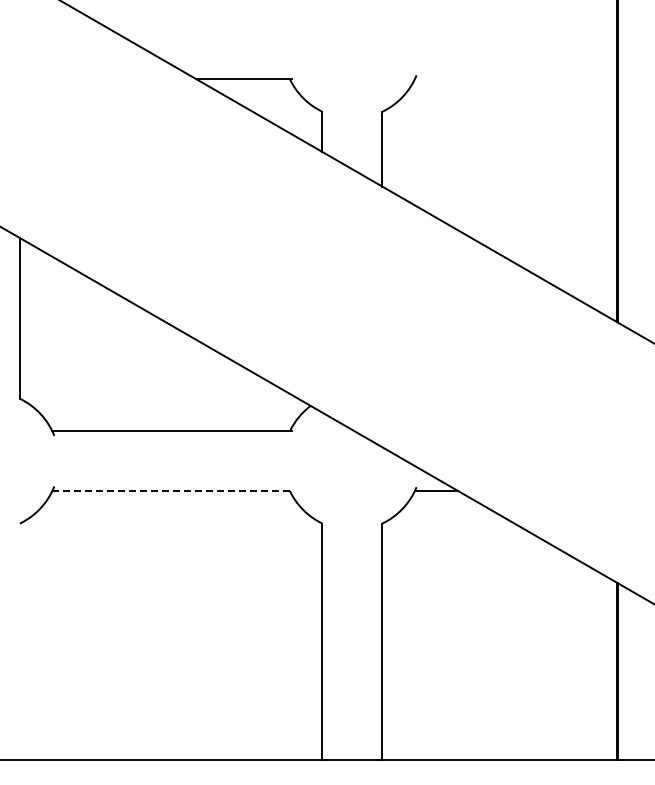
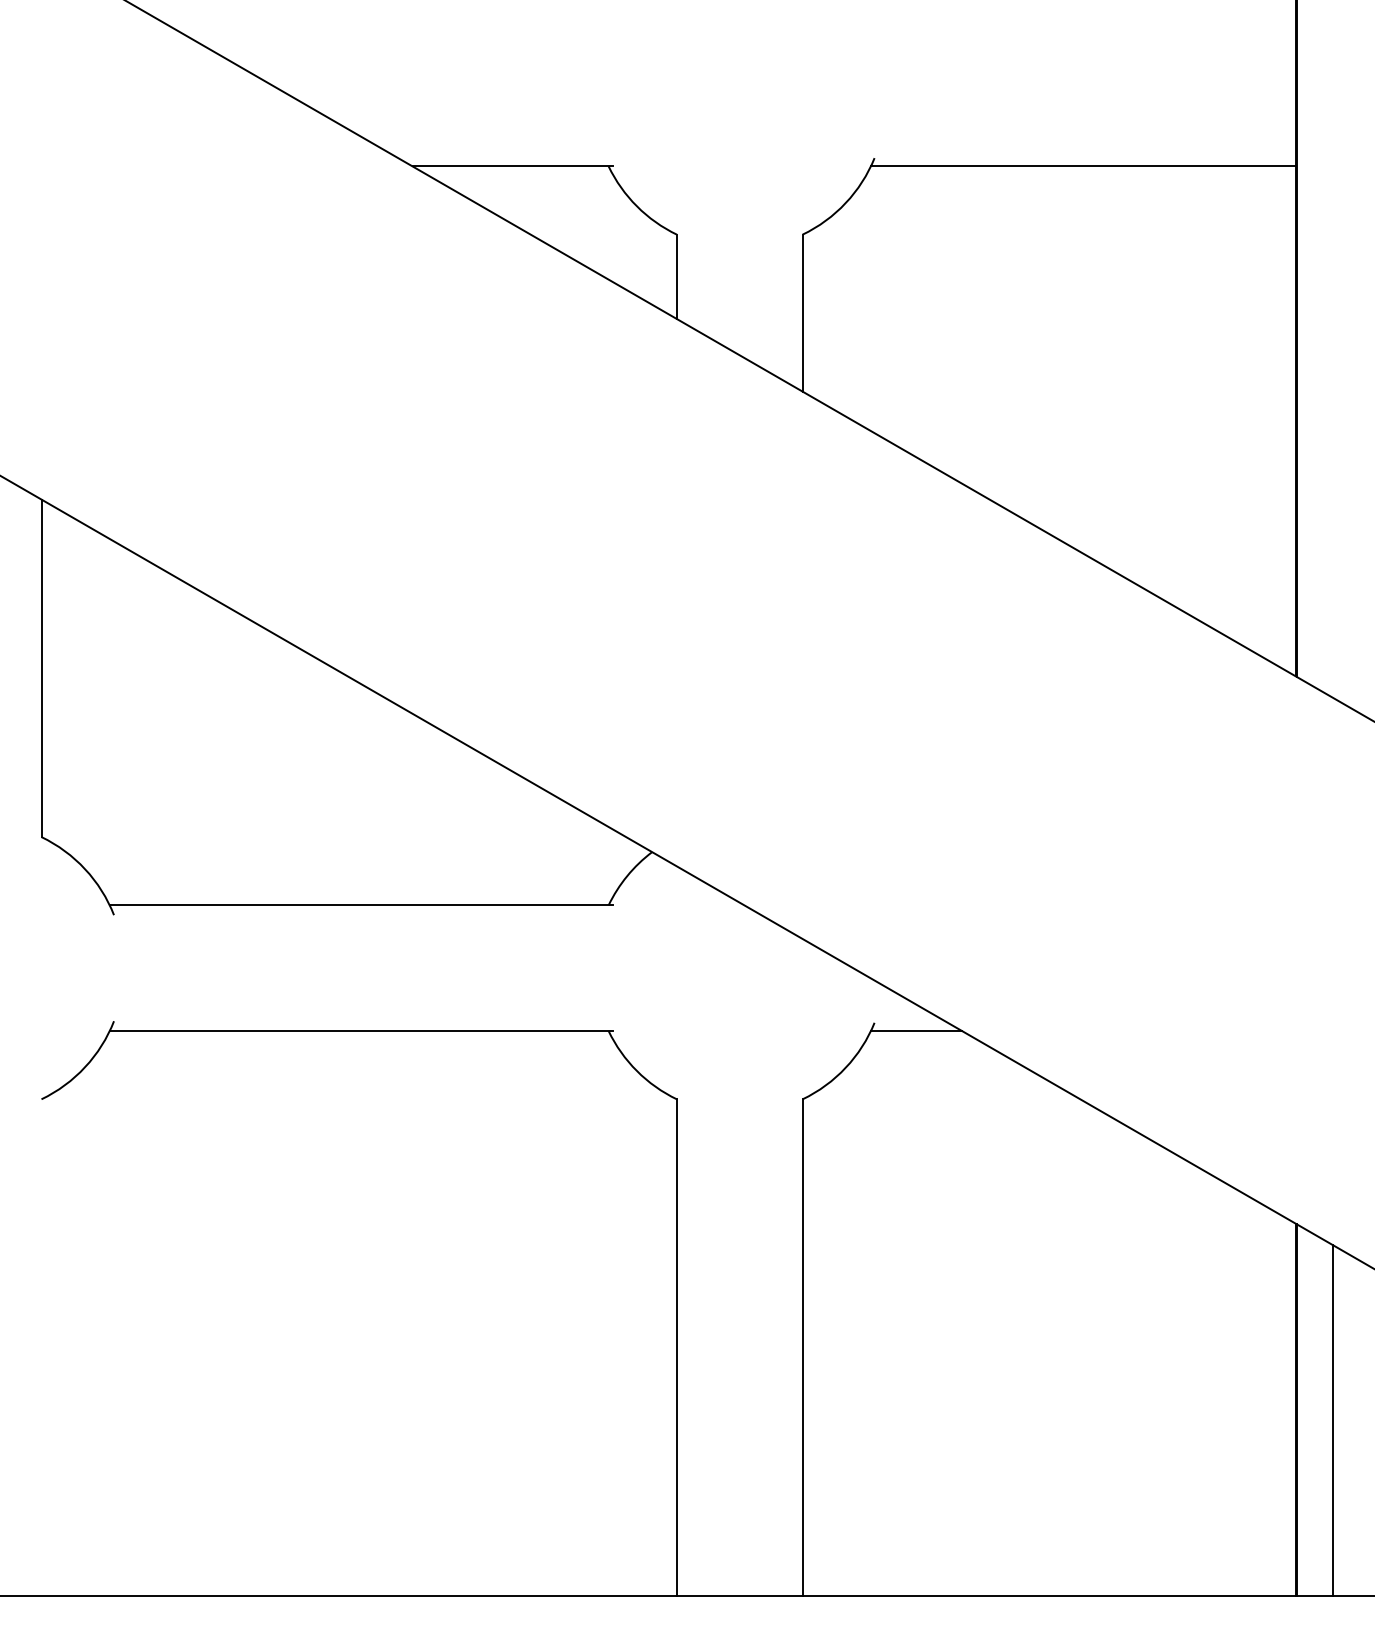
line: (515, 79) -> (1082, 166), added
line: (172, 491) -> (362, 1031), dashed -> solid
line: (635, 676) -> (1334, 1420), added

